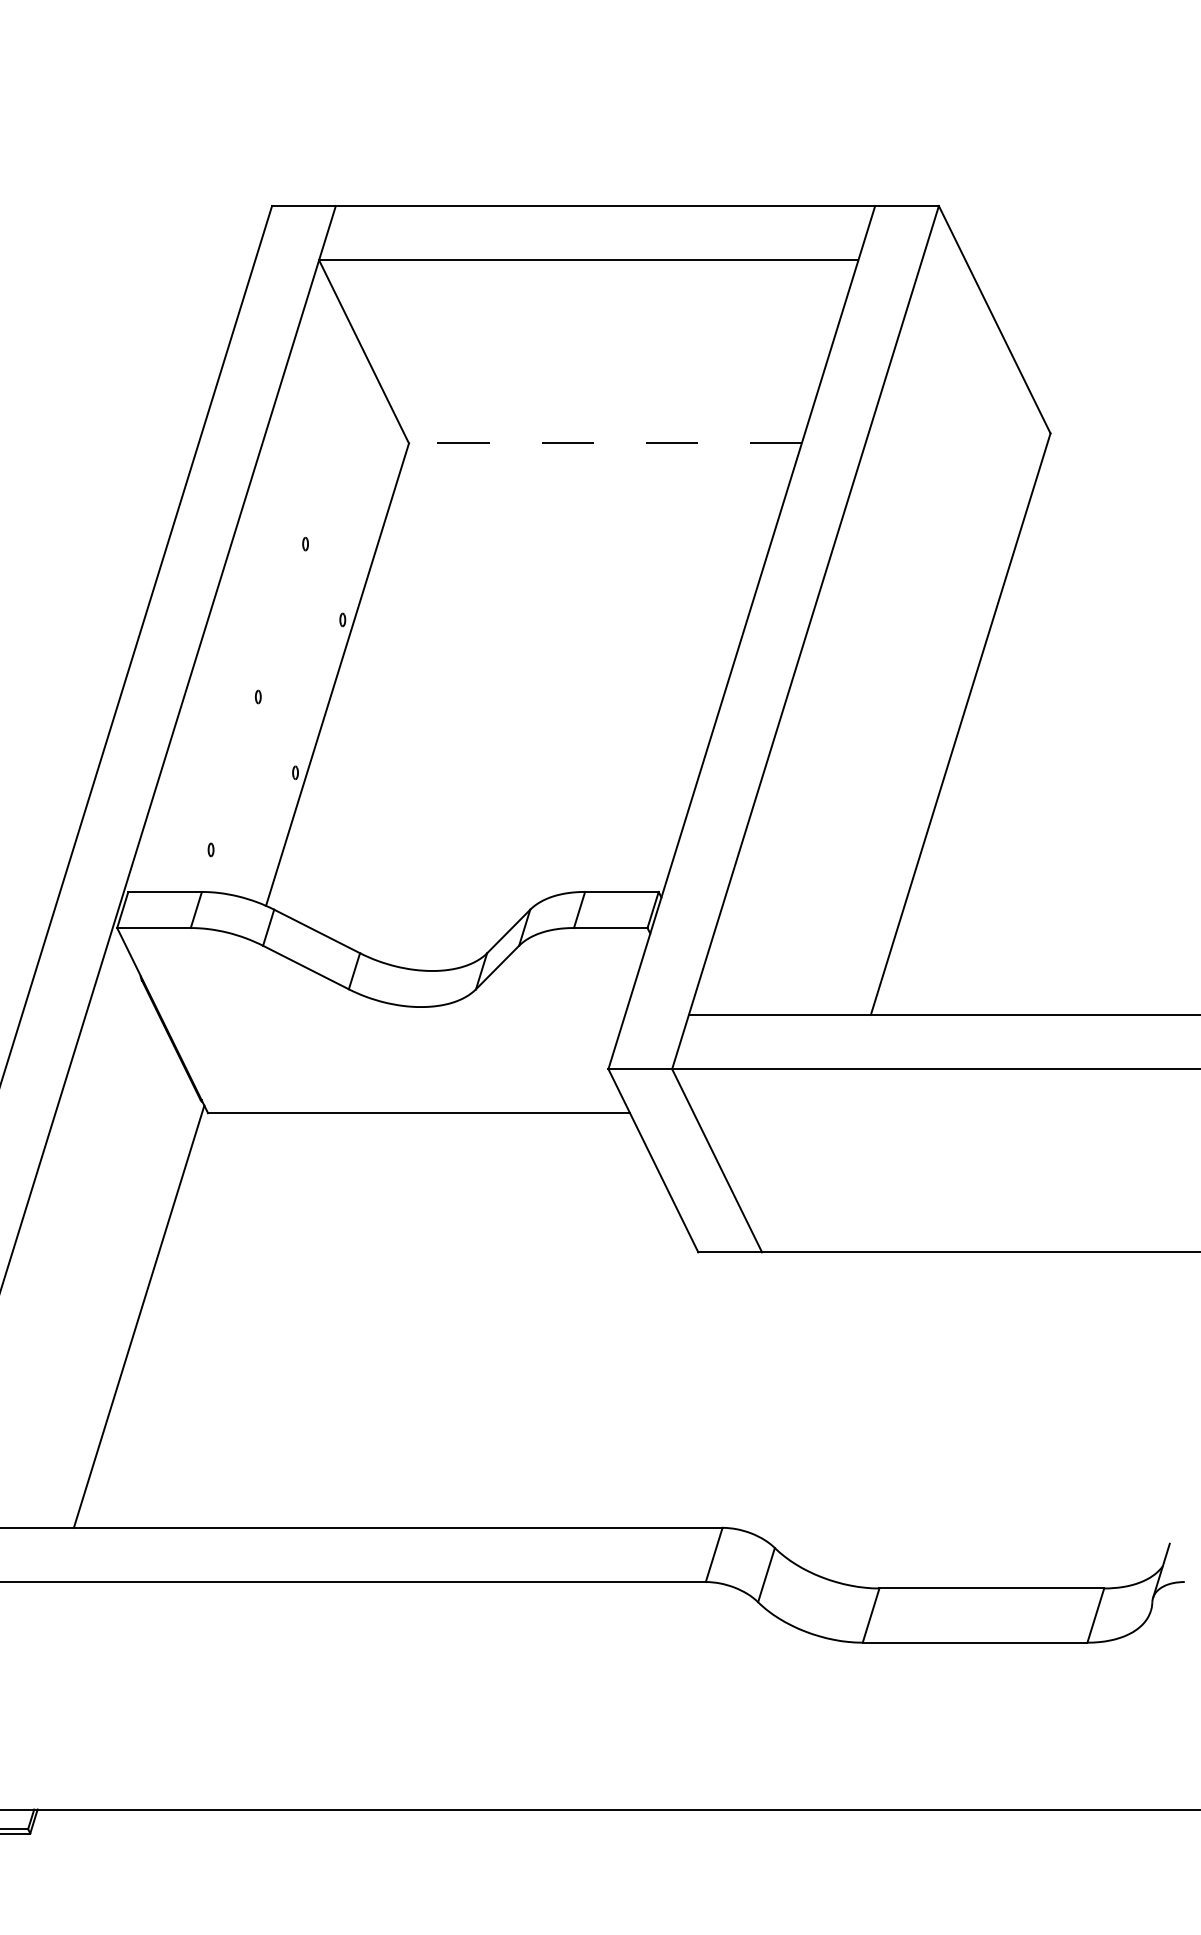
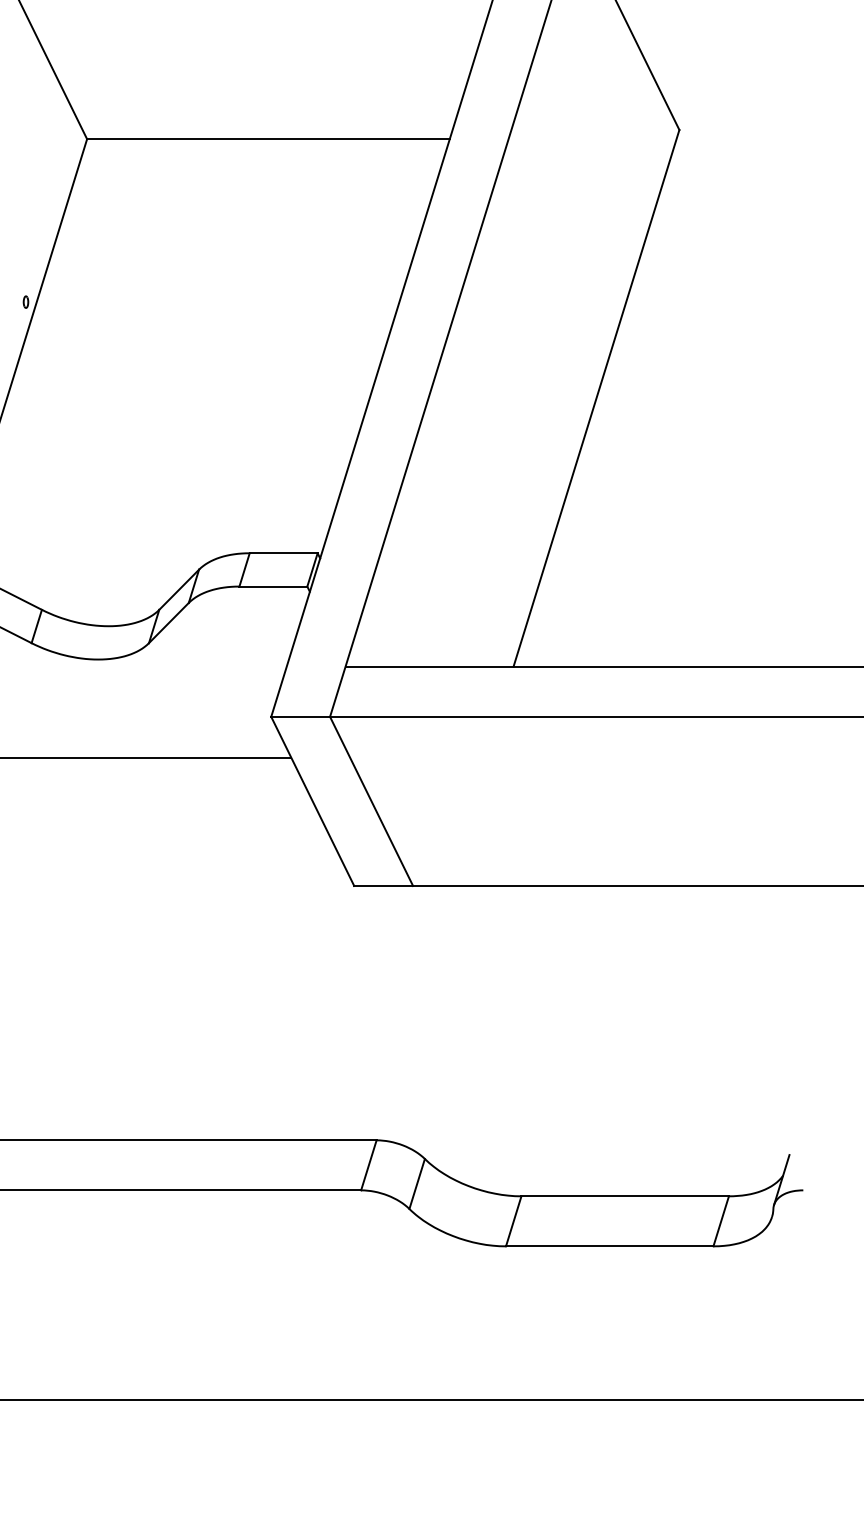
line: (604, 443) -> (267, 139), dashed -> solid

